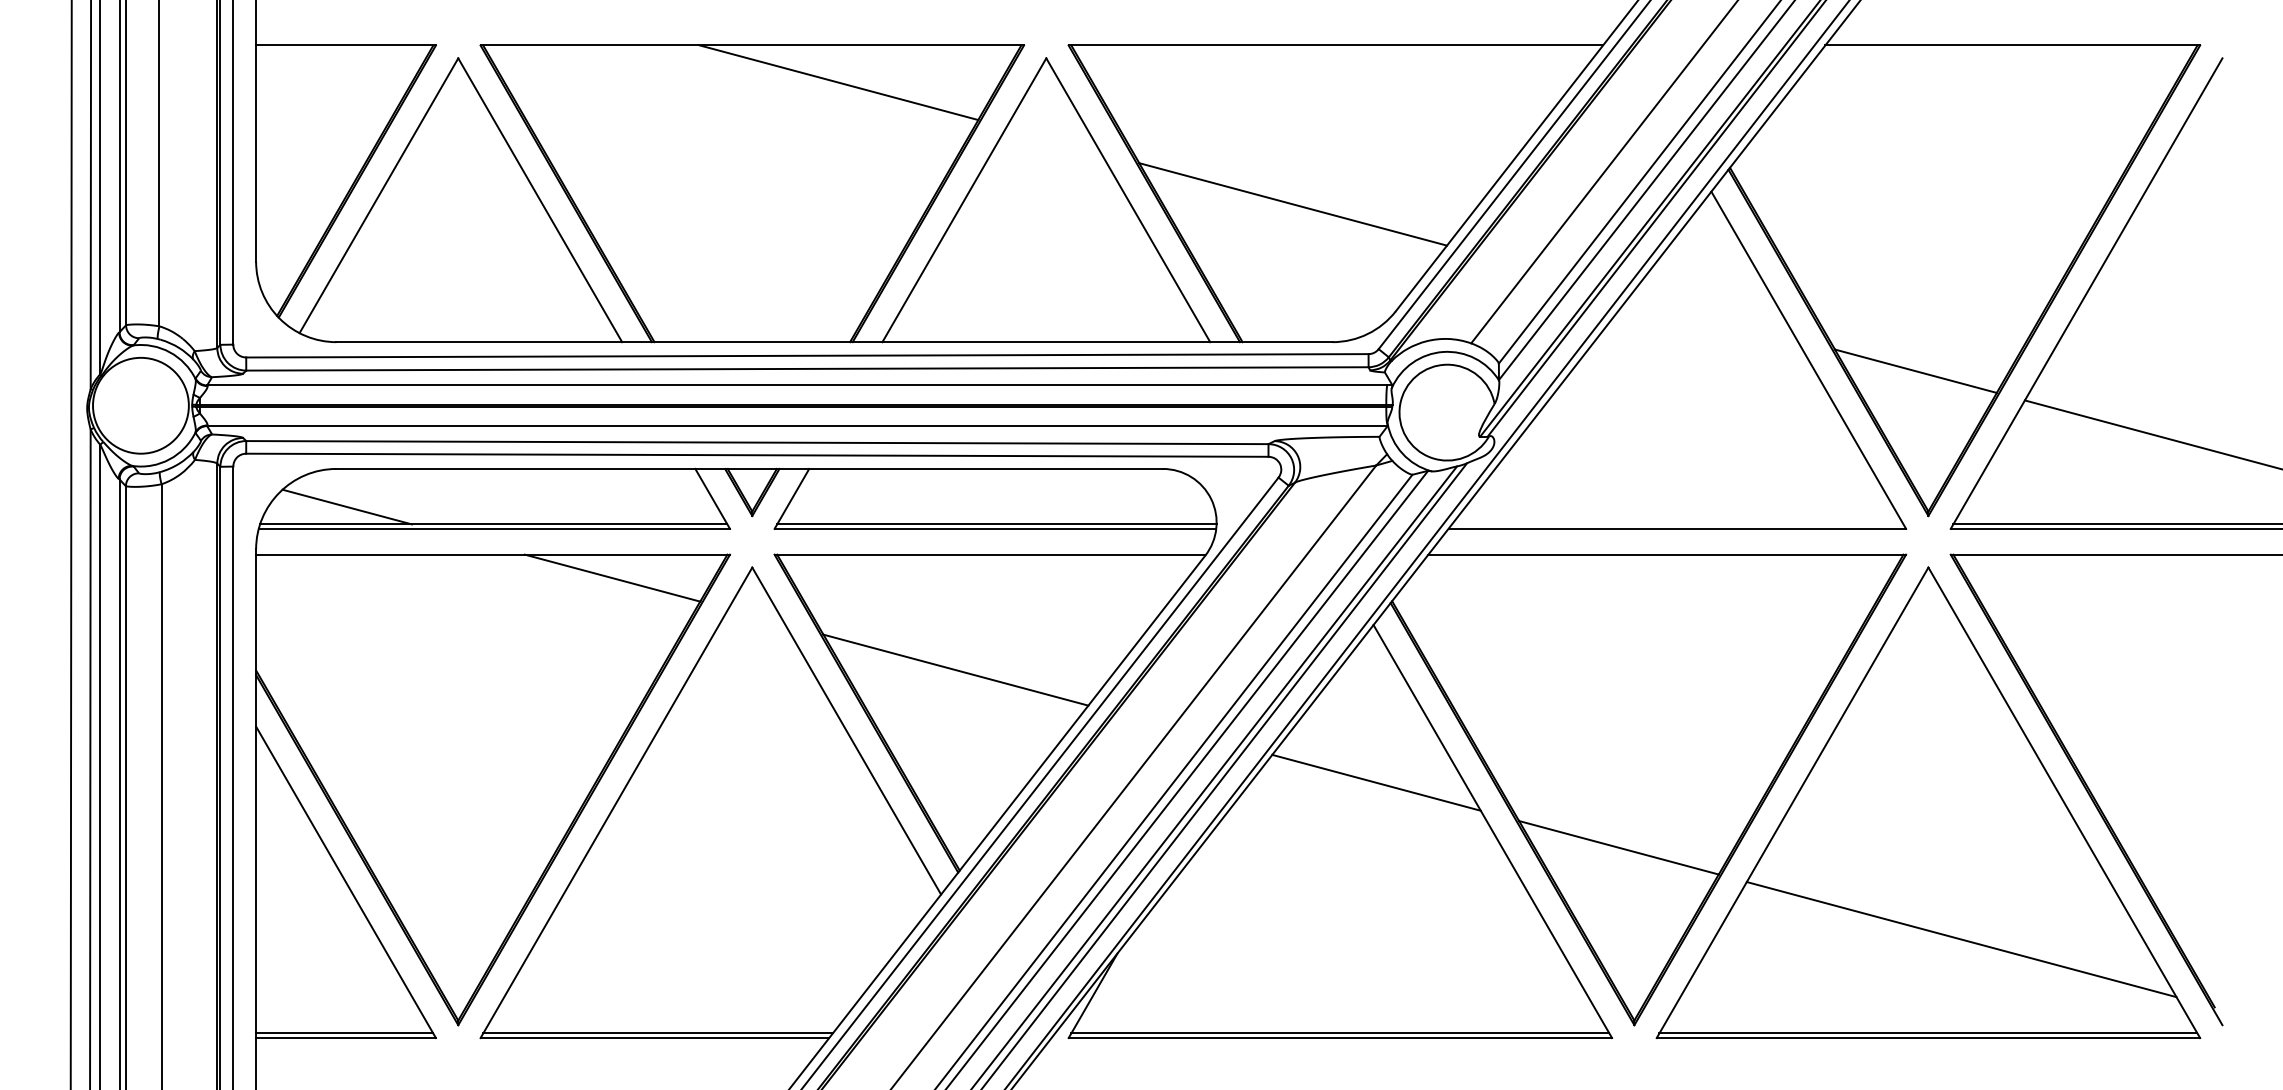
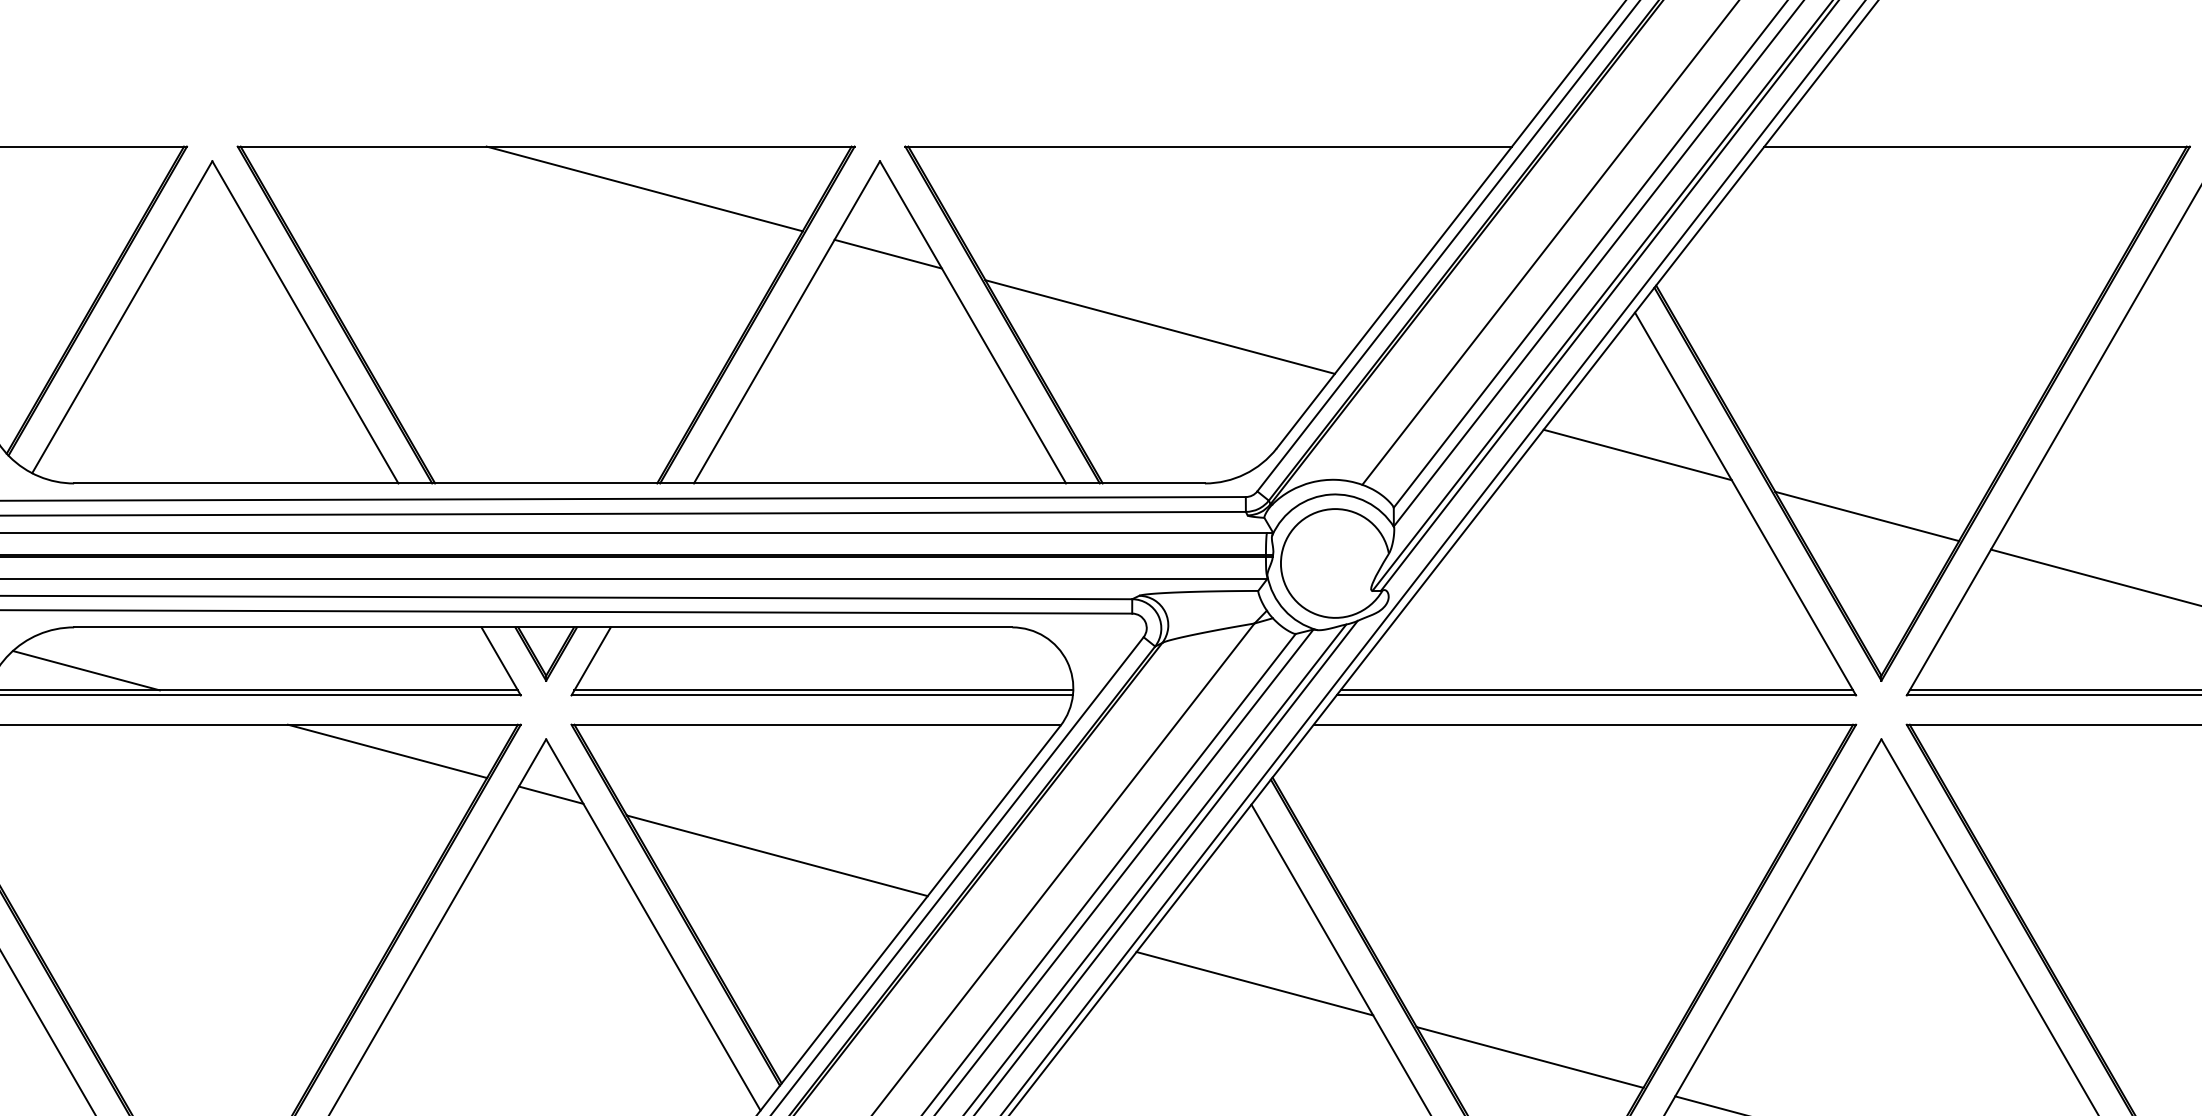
line: (1053, 139) -> (888, 253), added
line: (1713, 316) -> (1637, 454), added
line: (1677, 524) -> (1596, 690), added
line: (756, 616) -> (550, 794), added

